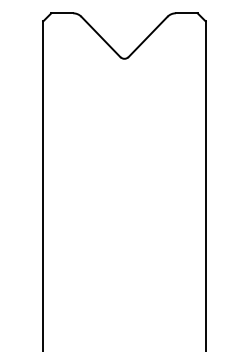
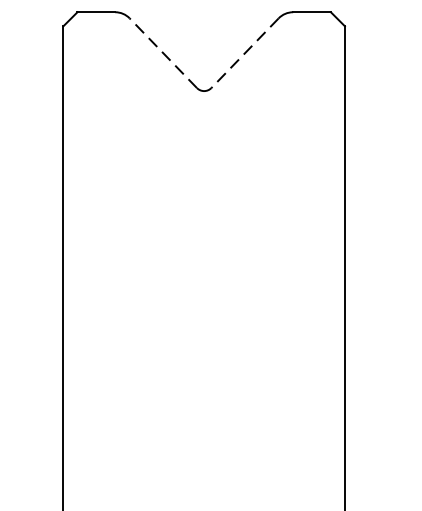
line: (100, 36) -> (162, 52), solid -> dashed
line: (148, 36) -> (245, 52), solid -> dashed

